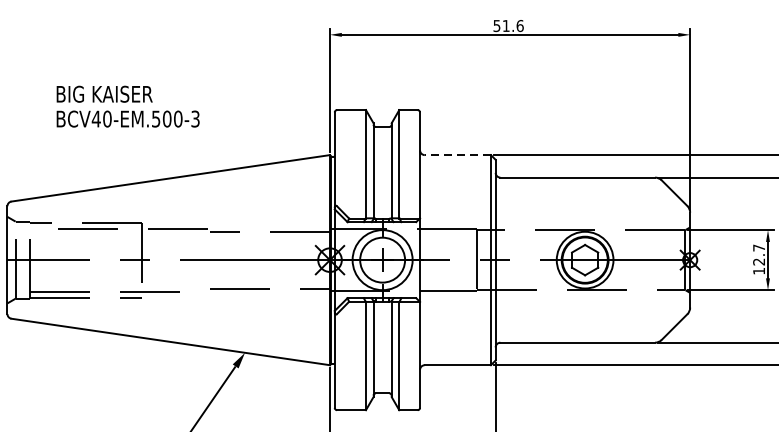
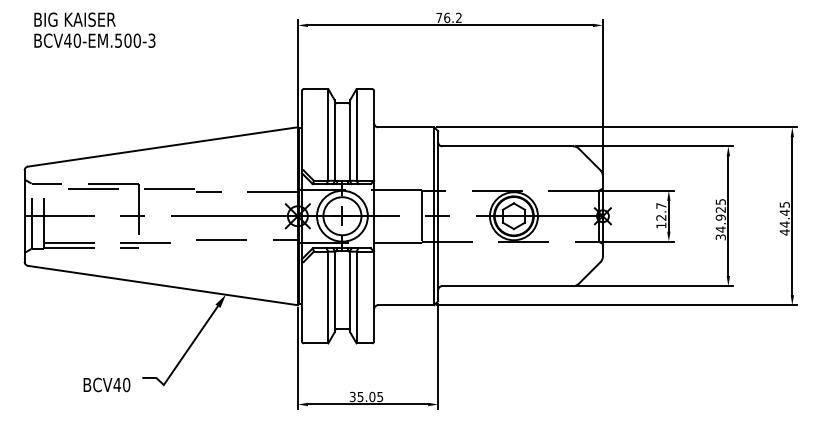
text: (507, 25) -> (448, 17), 51.6 -> 76.2
text: (127, 105) -> (94, 29), moved
line: (457, 155) -> (405, 127), dashed -> solid

